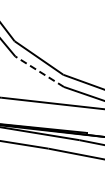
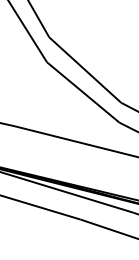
line: (39, 71) -> (83, 92), dashed -> solid

